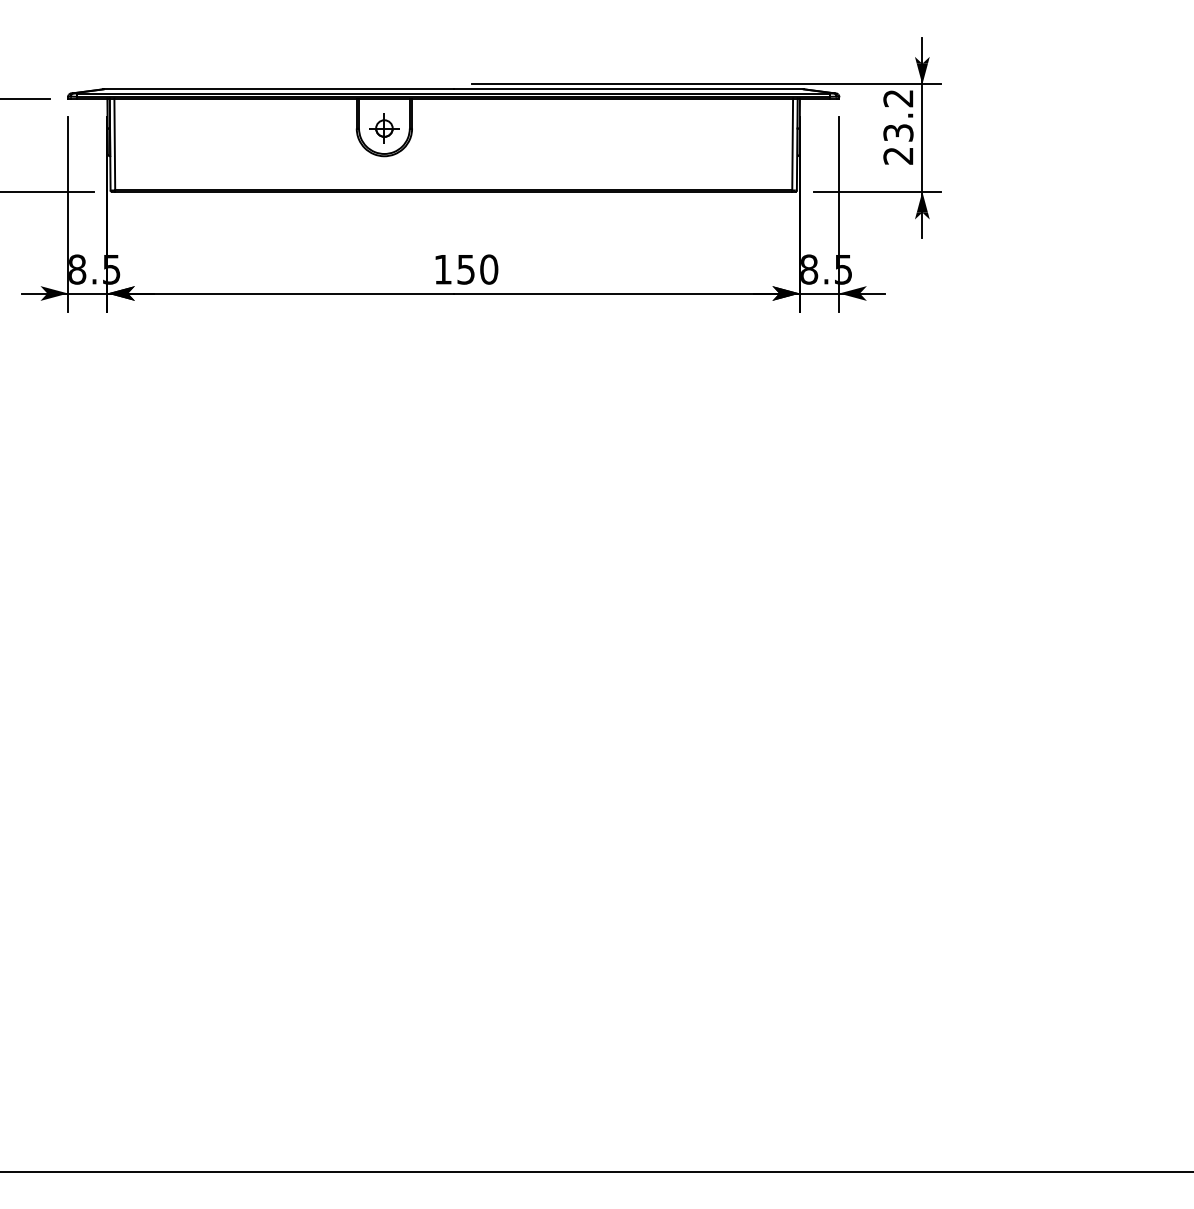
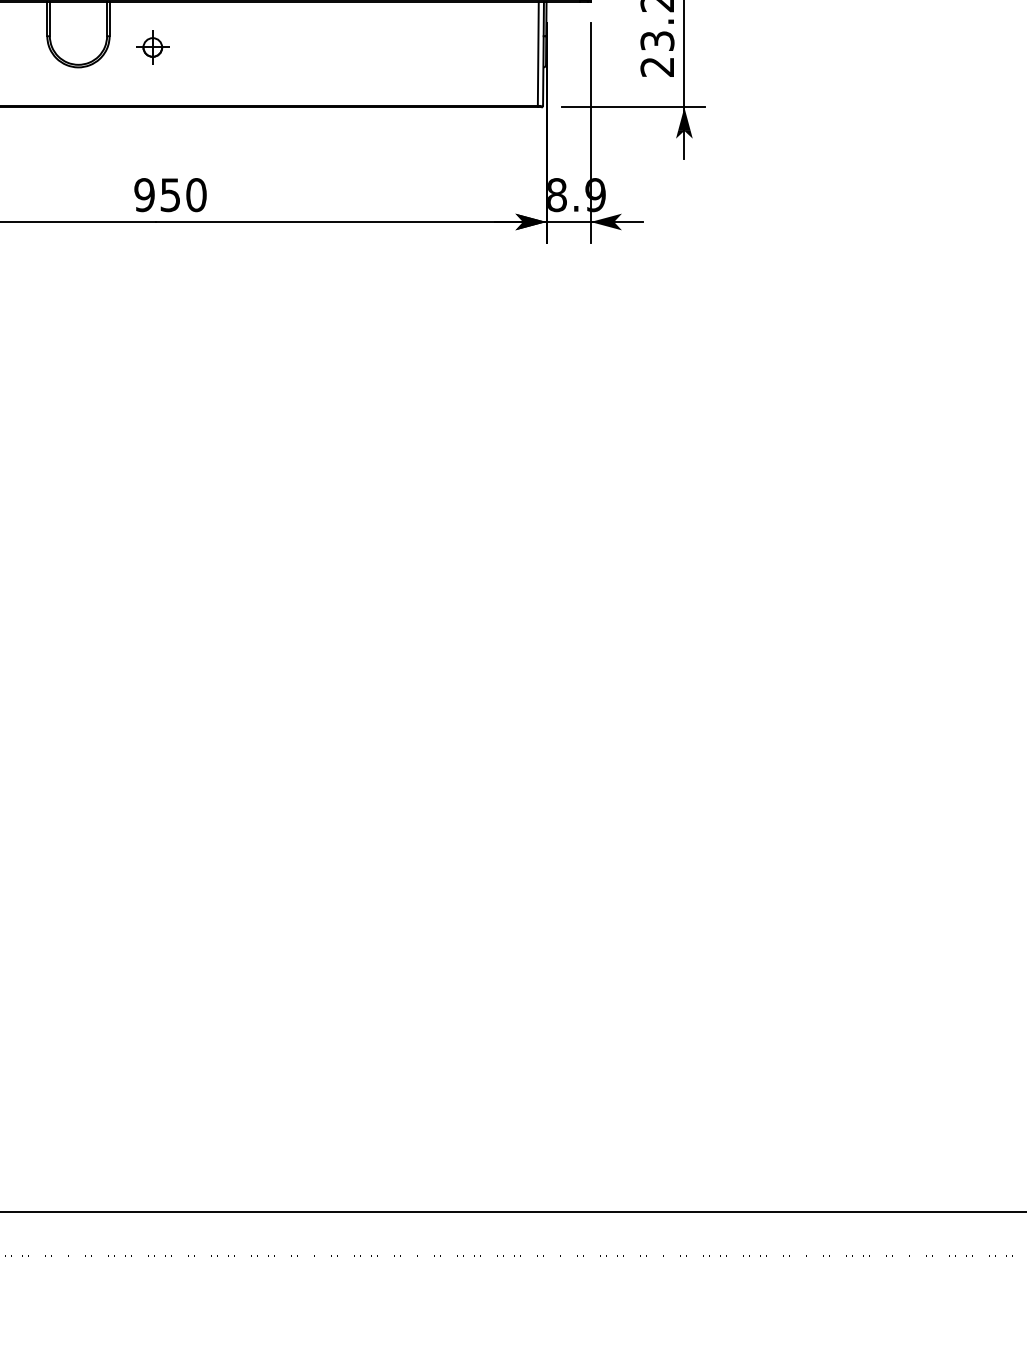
part: (384, 128) -> (152, 47), moved
text: (443, 269) -> (145, 194), 150 -> 950
text: (843, 269) -> (595, 194), 8.5 -> 8.9

